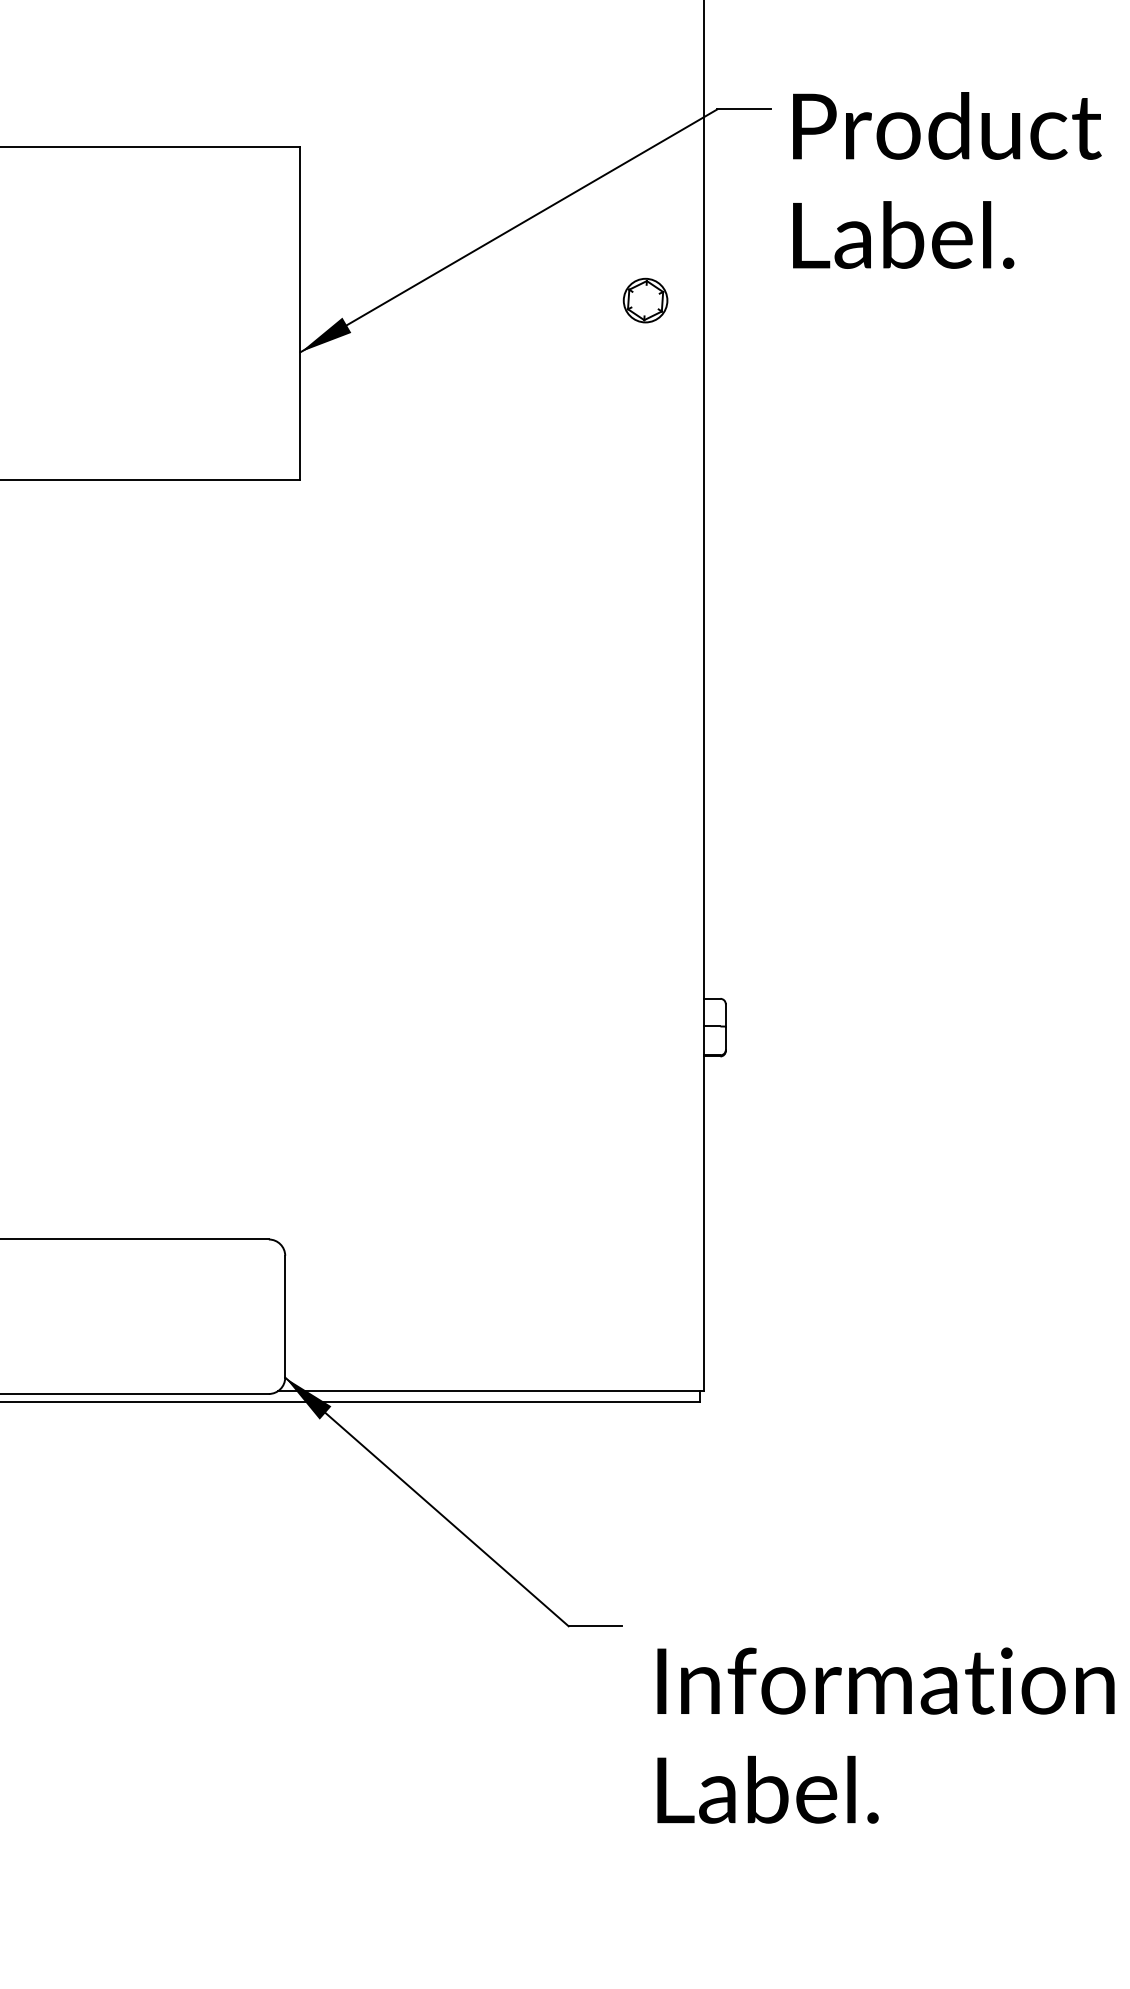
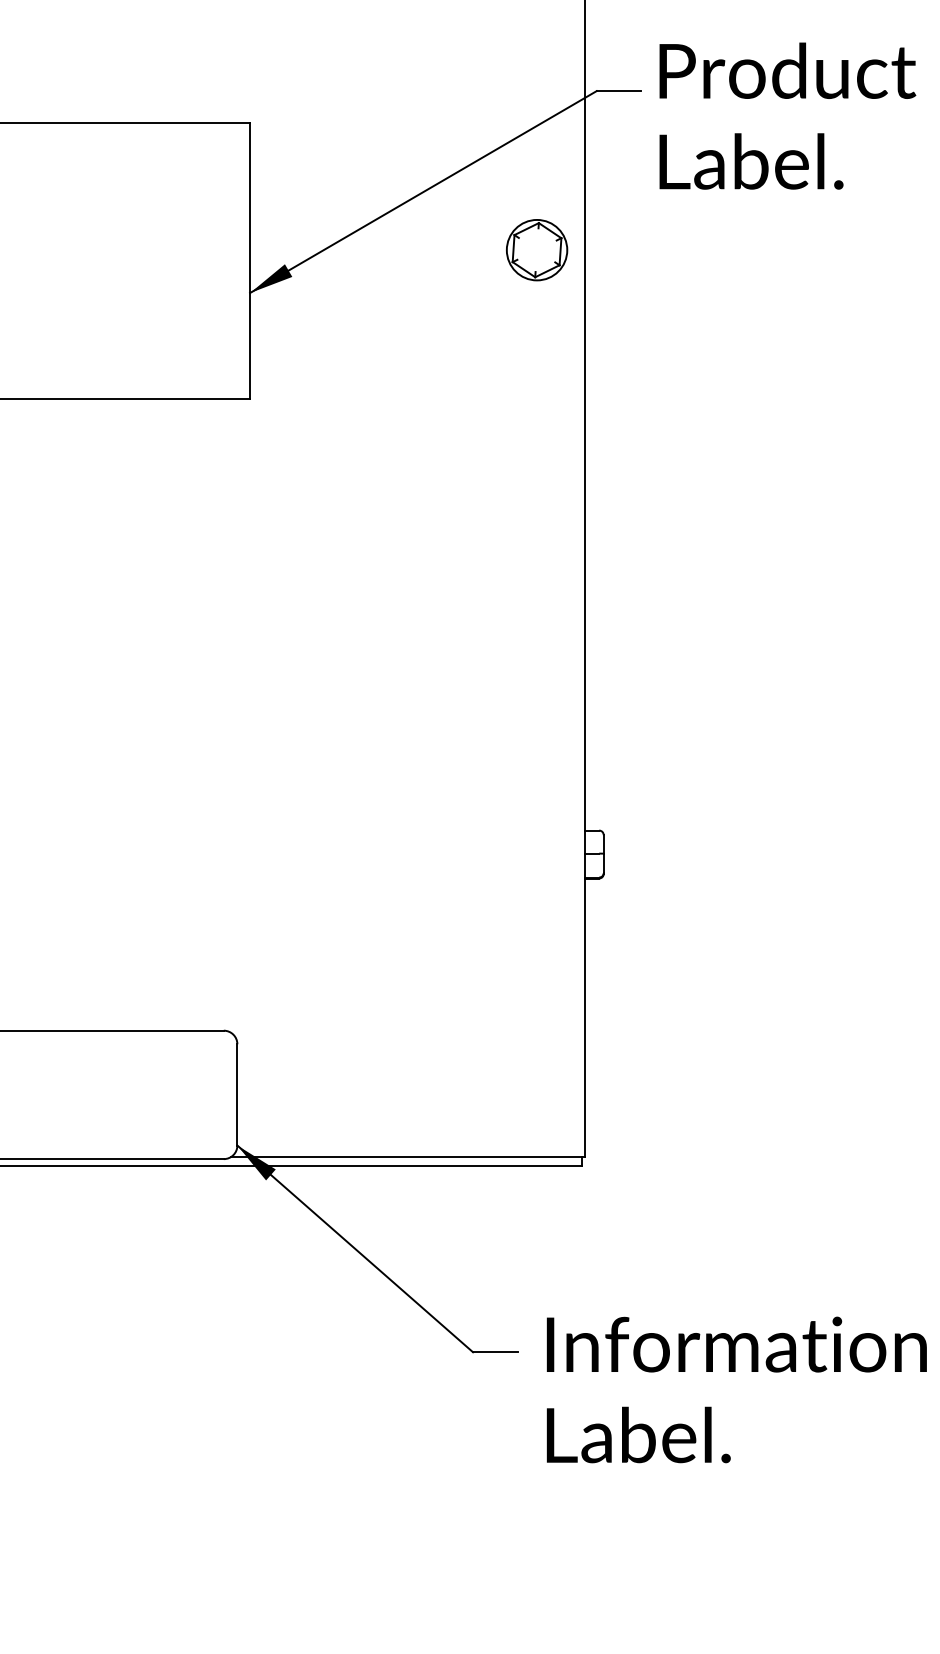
text: (947, 180) -> (788, 116), moved
part: (645, 300) -> (536, 250), size x1.67
text: (885, 1735) -> (736, 1389), moved

